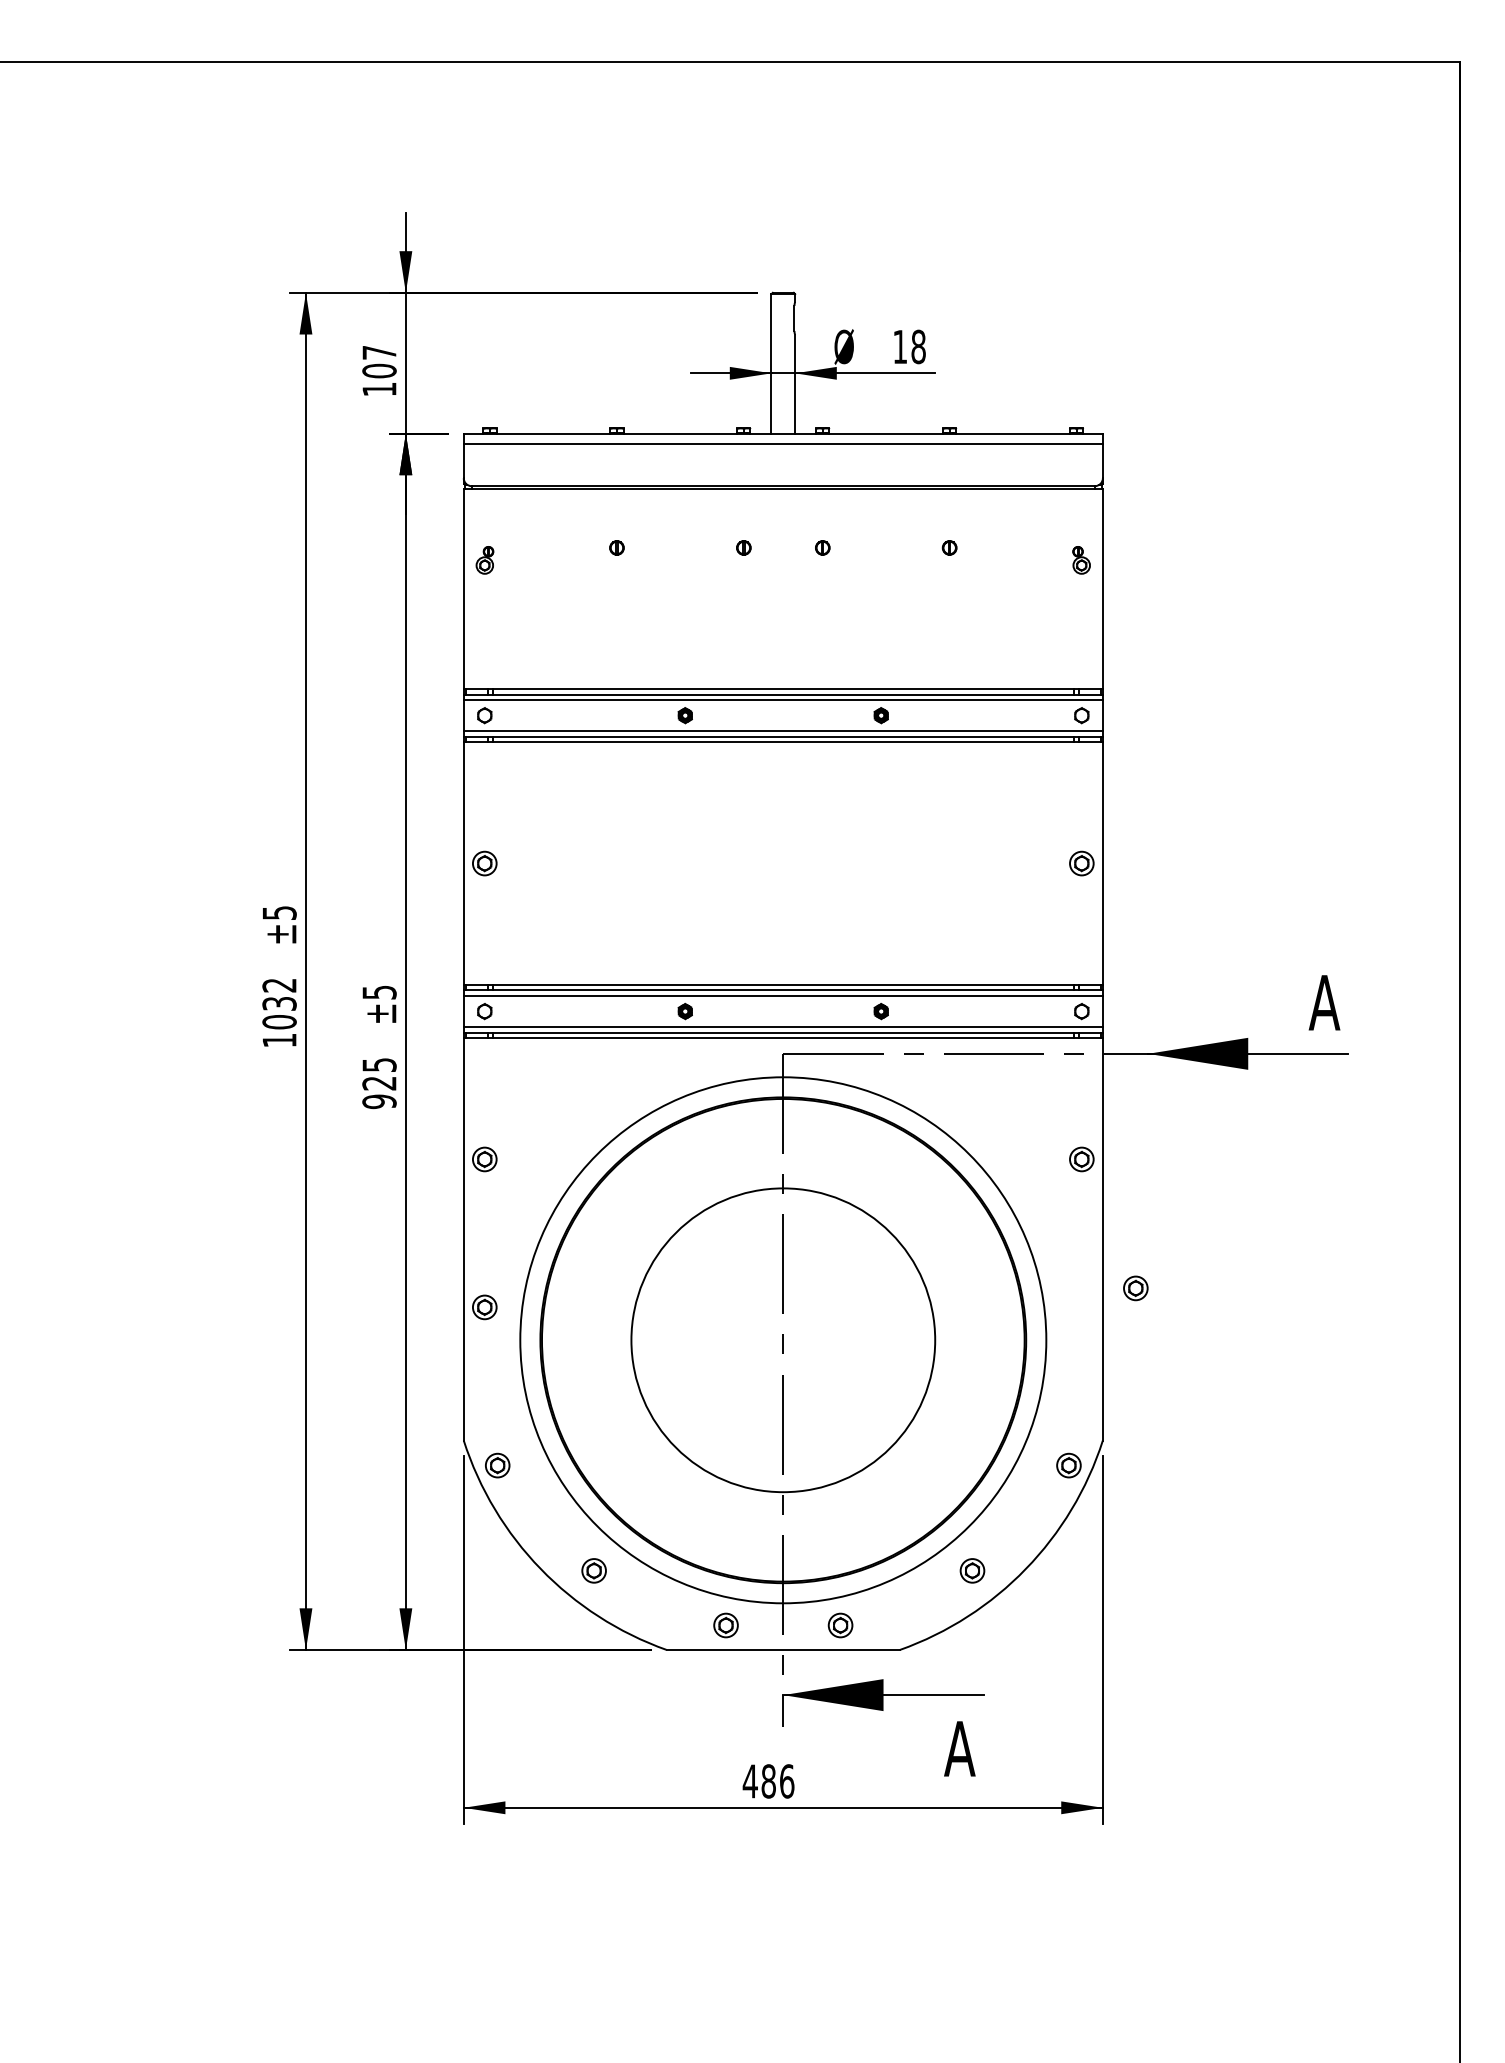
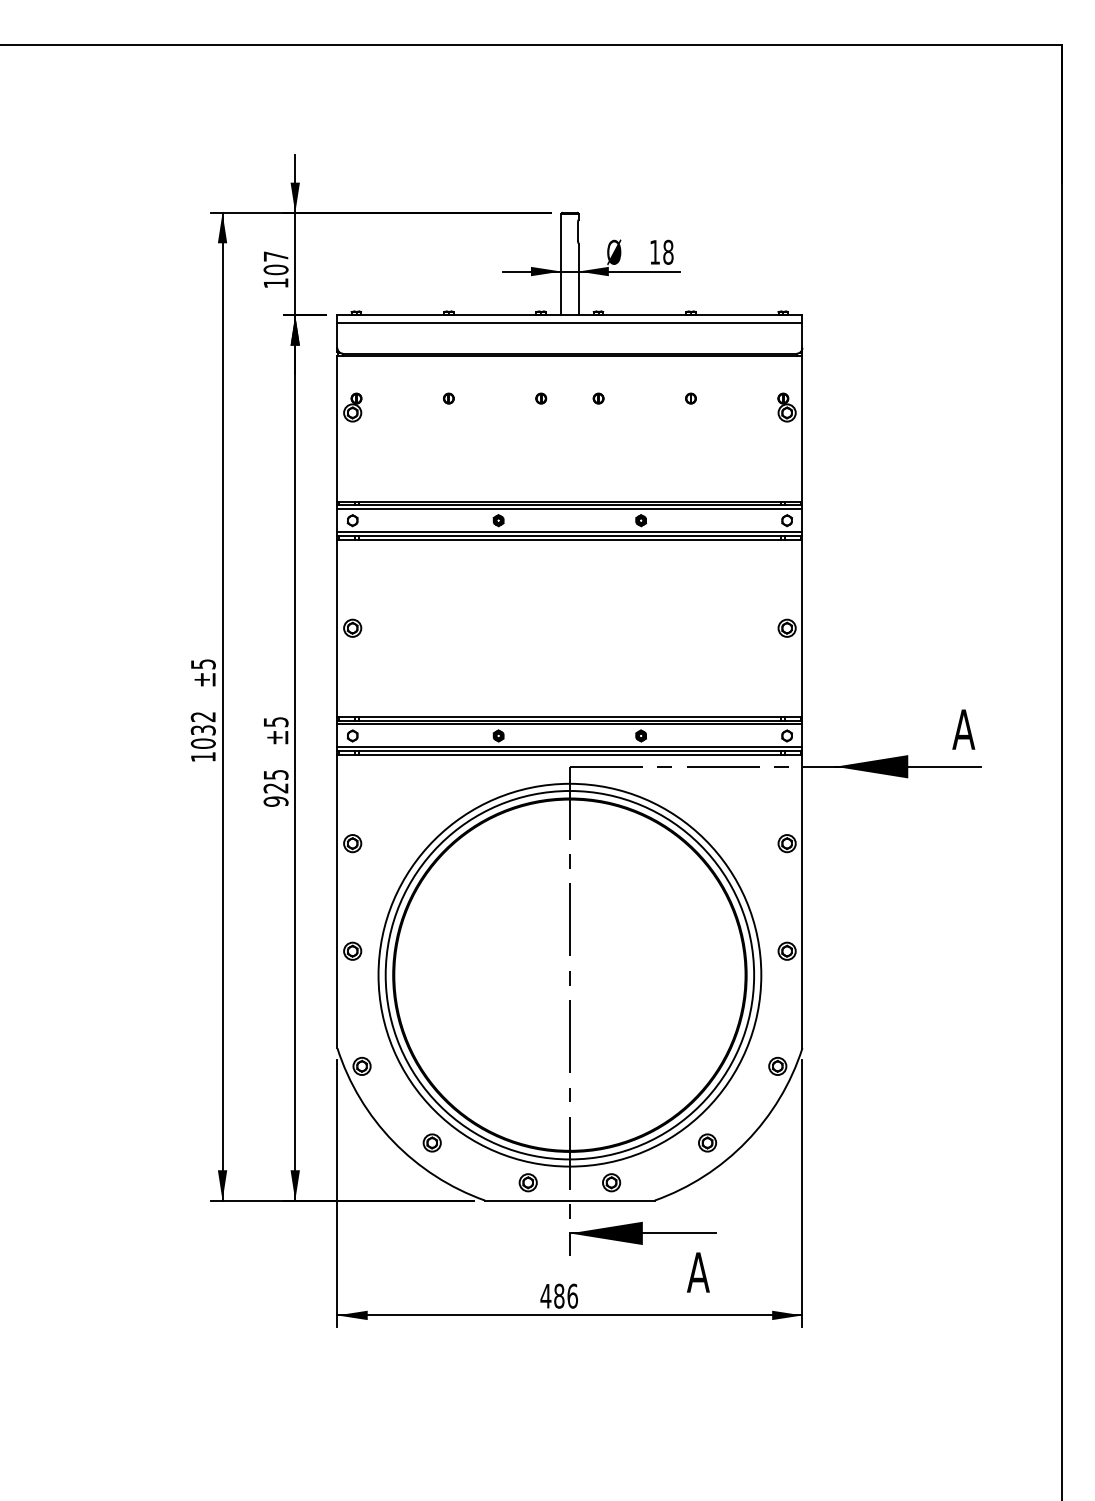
part: (484, 560) -> (352, 407), size x1.43
part: (1081, 560) -> (786, 407), size x1.43
part: (1135, 1288) -> (786, 951), moved
circle: (783, 1340) -> (570, 975), size x1.67

